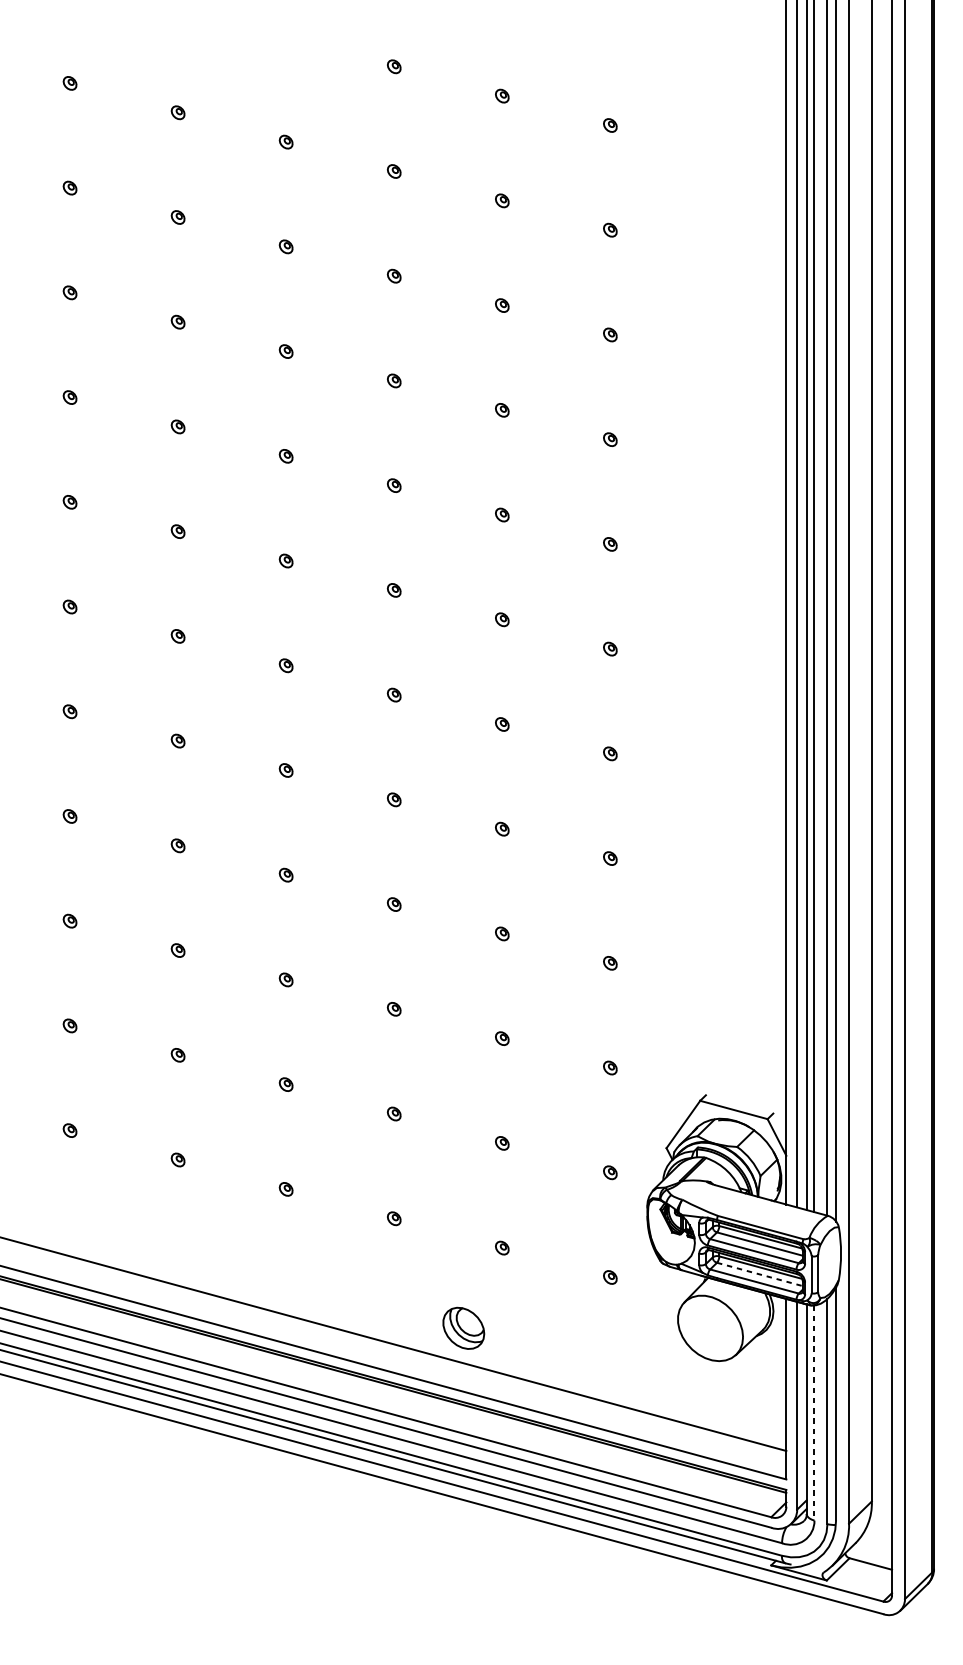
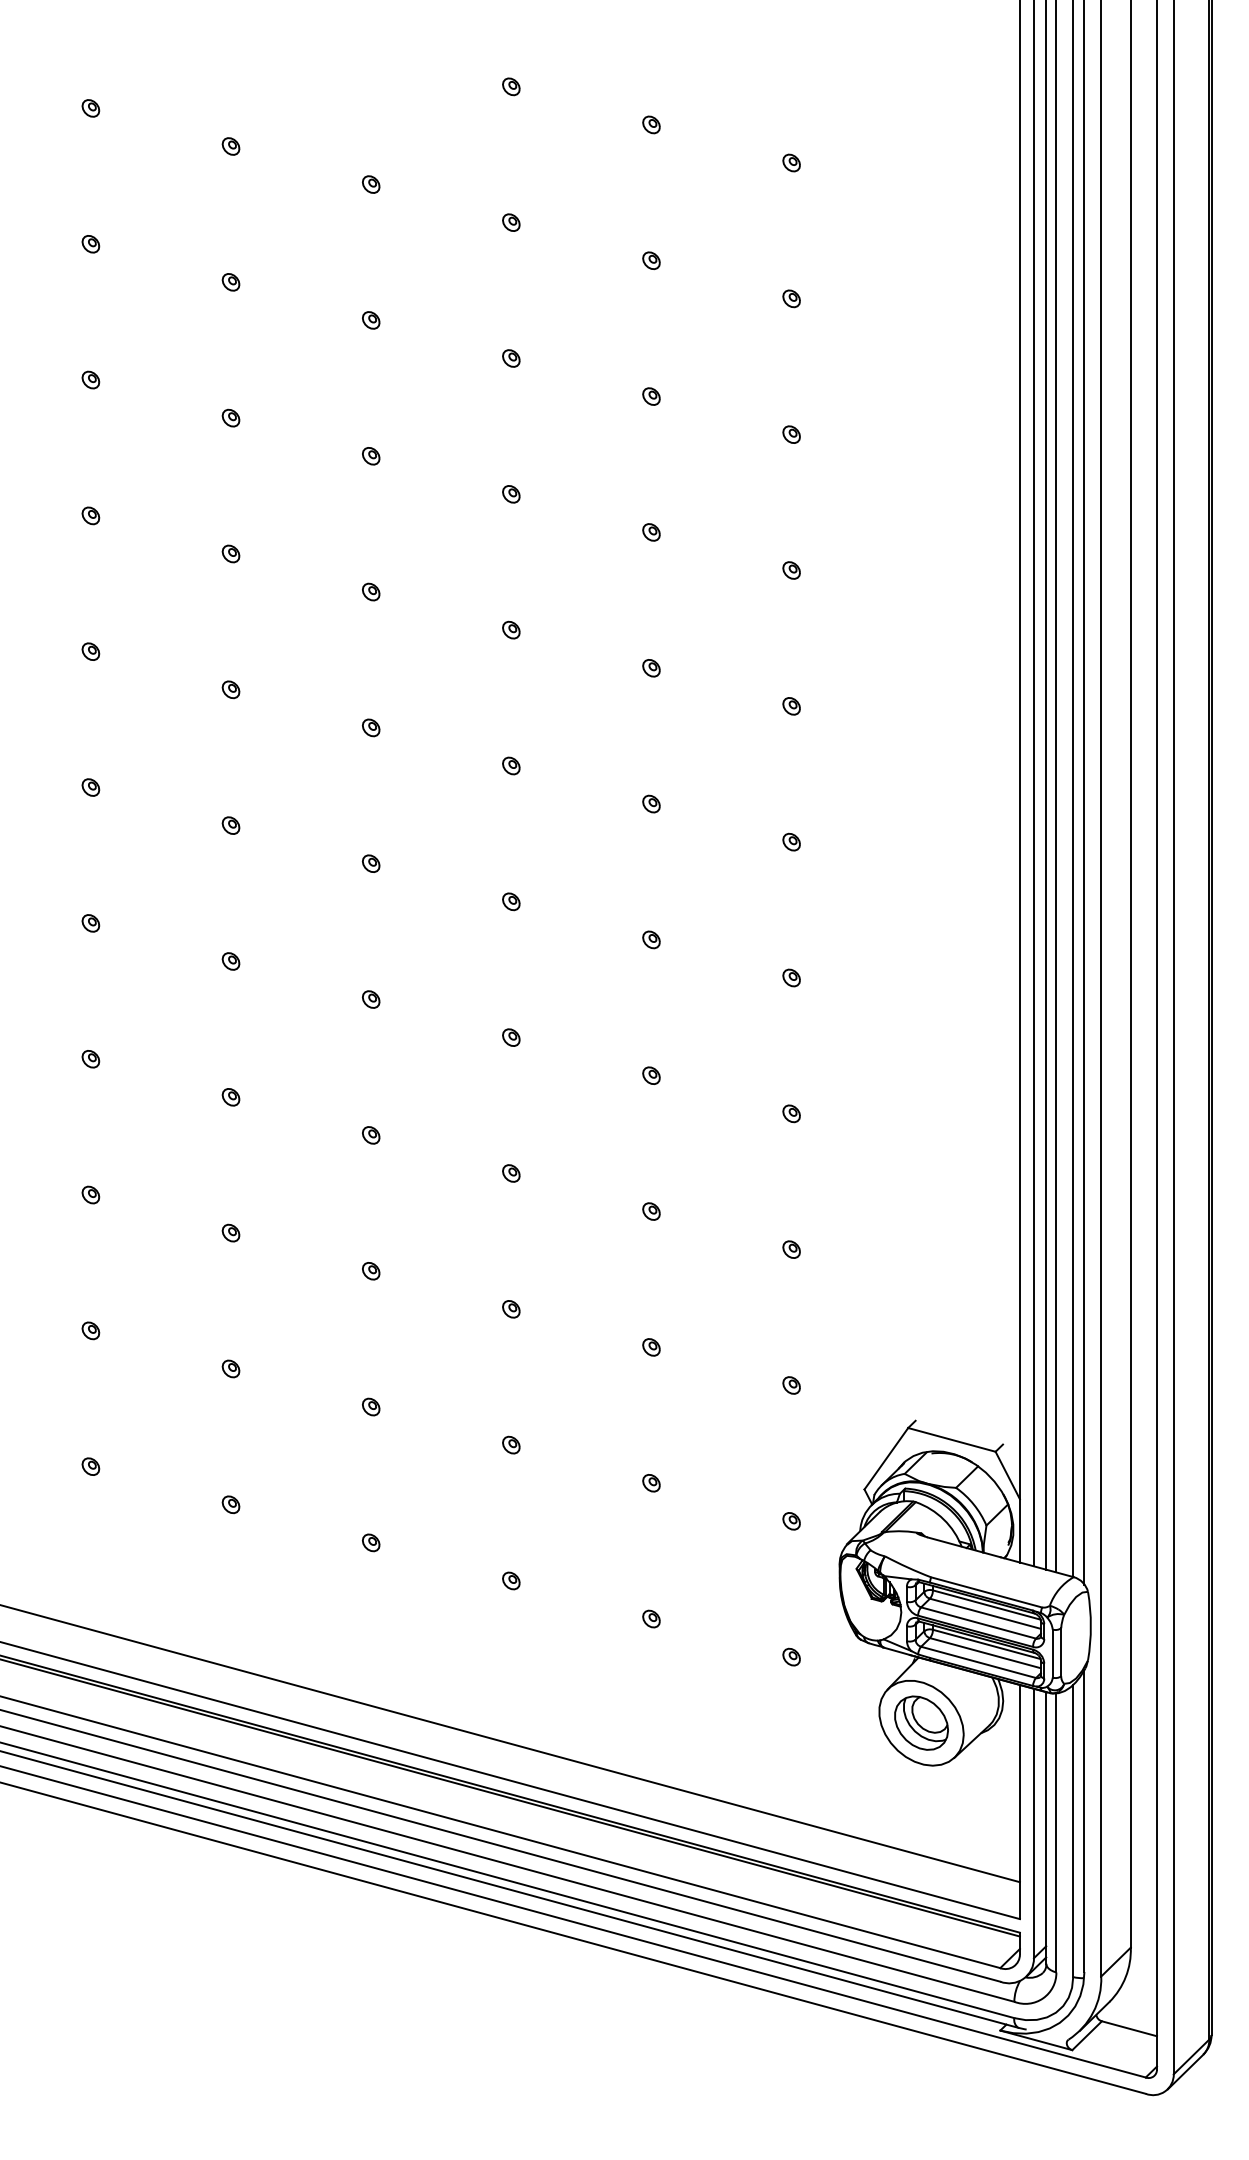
line: (759, 1274) -> (985, 1653), dashed -> solid
part: (463, 1327) -> (921, 1722), moved
line: (814, 1412) -> (1056, 1832), dashed -> solid

